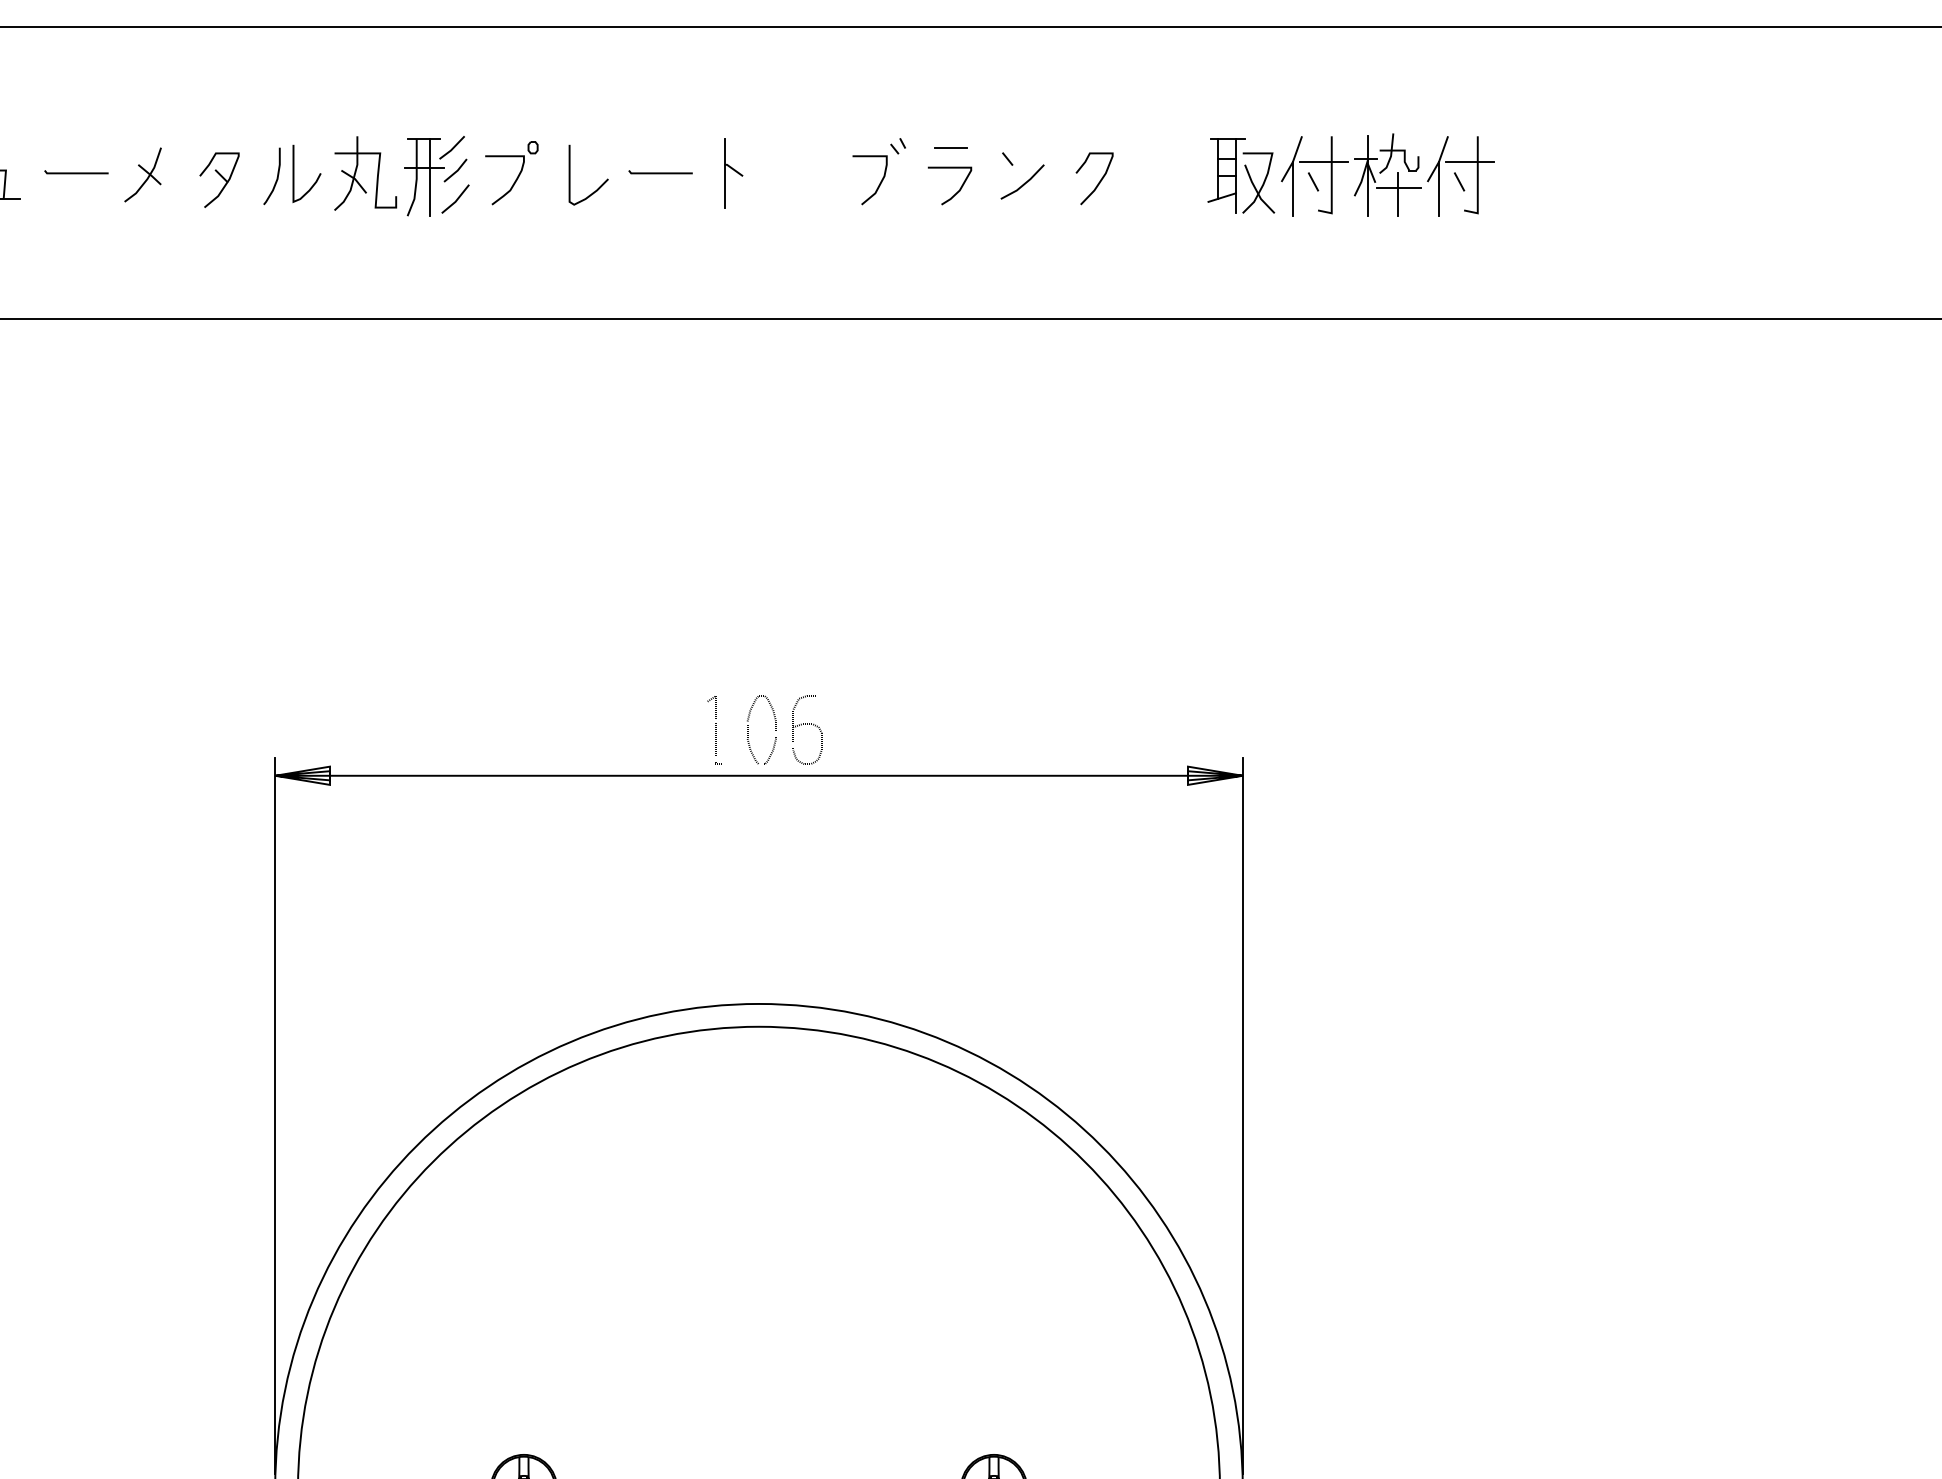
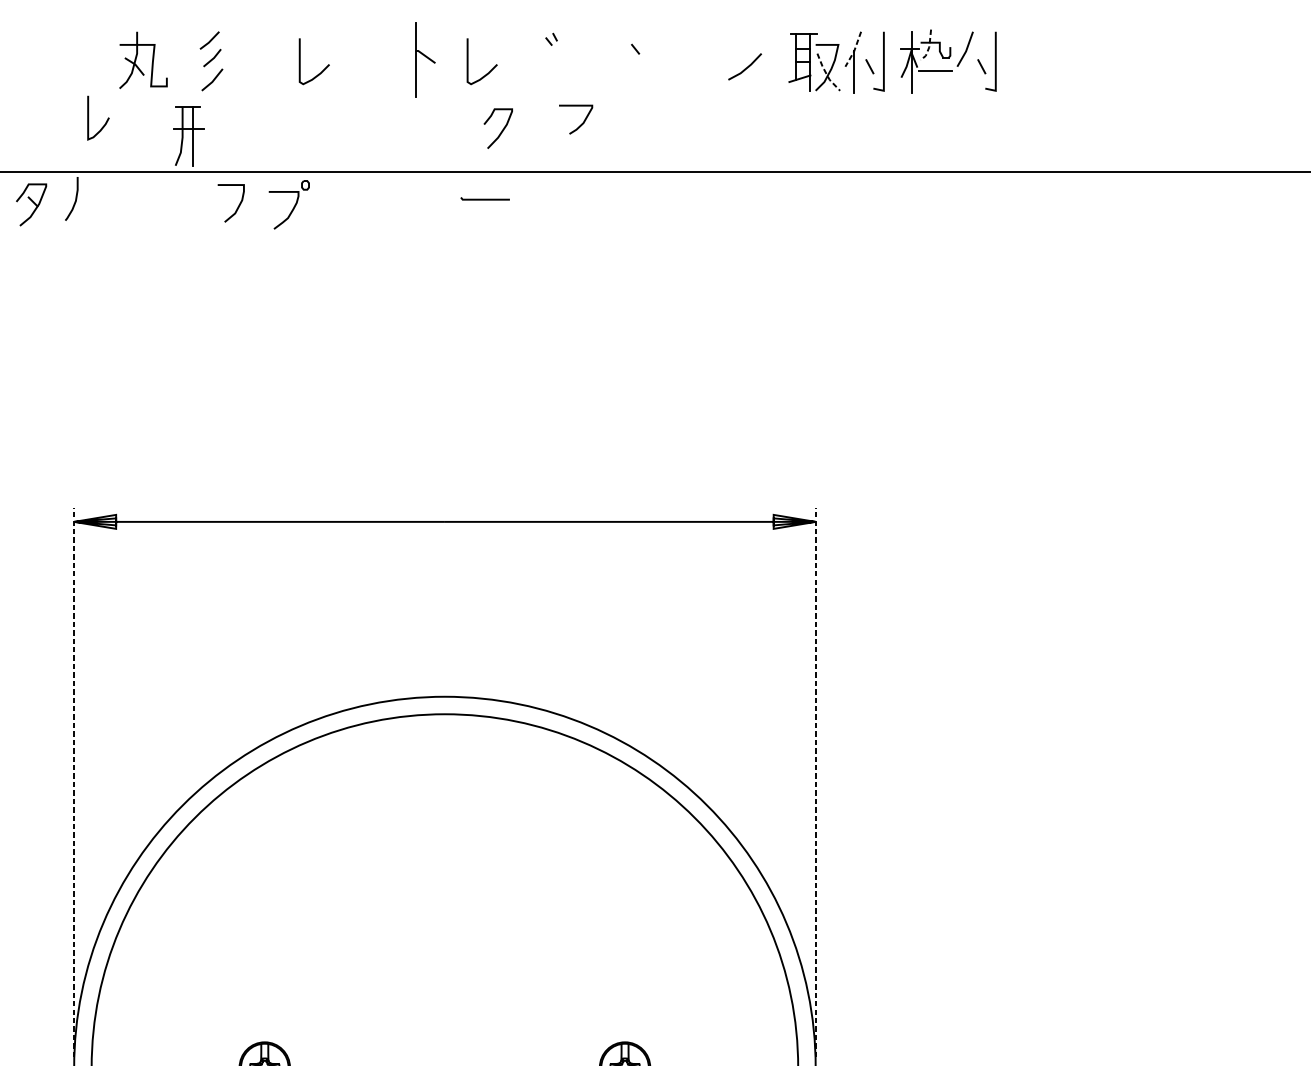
line: (950, 147) -> (591, 40), removed
line: (1391, 156) -> (929, 47), solid -> dashed
line: (1293, 160) -> (854, 50), solid -> dashed
line: (1323, 161) -> (877, 51), removed
line: (1469, 161) -> (989, 51), removed
line: (660, 172) -> (485, 199), moved
part: (733, 173) -> (425, 60), size x1.4
curve: (276, 177) -> (75, 199), moved
part: (424, 177) -> (188, 136), moved
part: (516, 177) -> (292, 208), moved
part: (219, 179) -> (31, 204), moved
curve: (316, 179) -> (105, 122), moved
line: (1024, 182) -> (746, 67), moved
curve: (1098, 182) -> (501, 131), moved
curve: (819, 185) -> (491, 69), added
curve: (878, 185) -> (237, 207), moved
line: (1438, 188) -> (965, 71), removed
line: (1256, 191) -> (826, 74), solid -> dashed
curve: (956, 192) -> (580, 124), moved
line: (1397, 194) -> (934, 76), removed
curve: (807, 724) -> (482, 482), removed
part: (748, 729) -> (436, 486), removed
part: (714, 730) -> (410, 487), removed
line: (275, 1115) -> (74, 782), solid -> dashed
line: (1242, 1115) -> (815, 782), solid -> dashed

